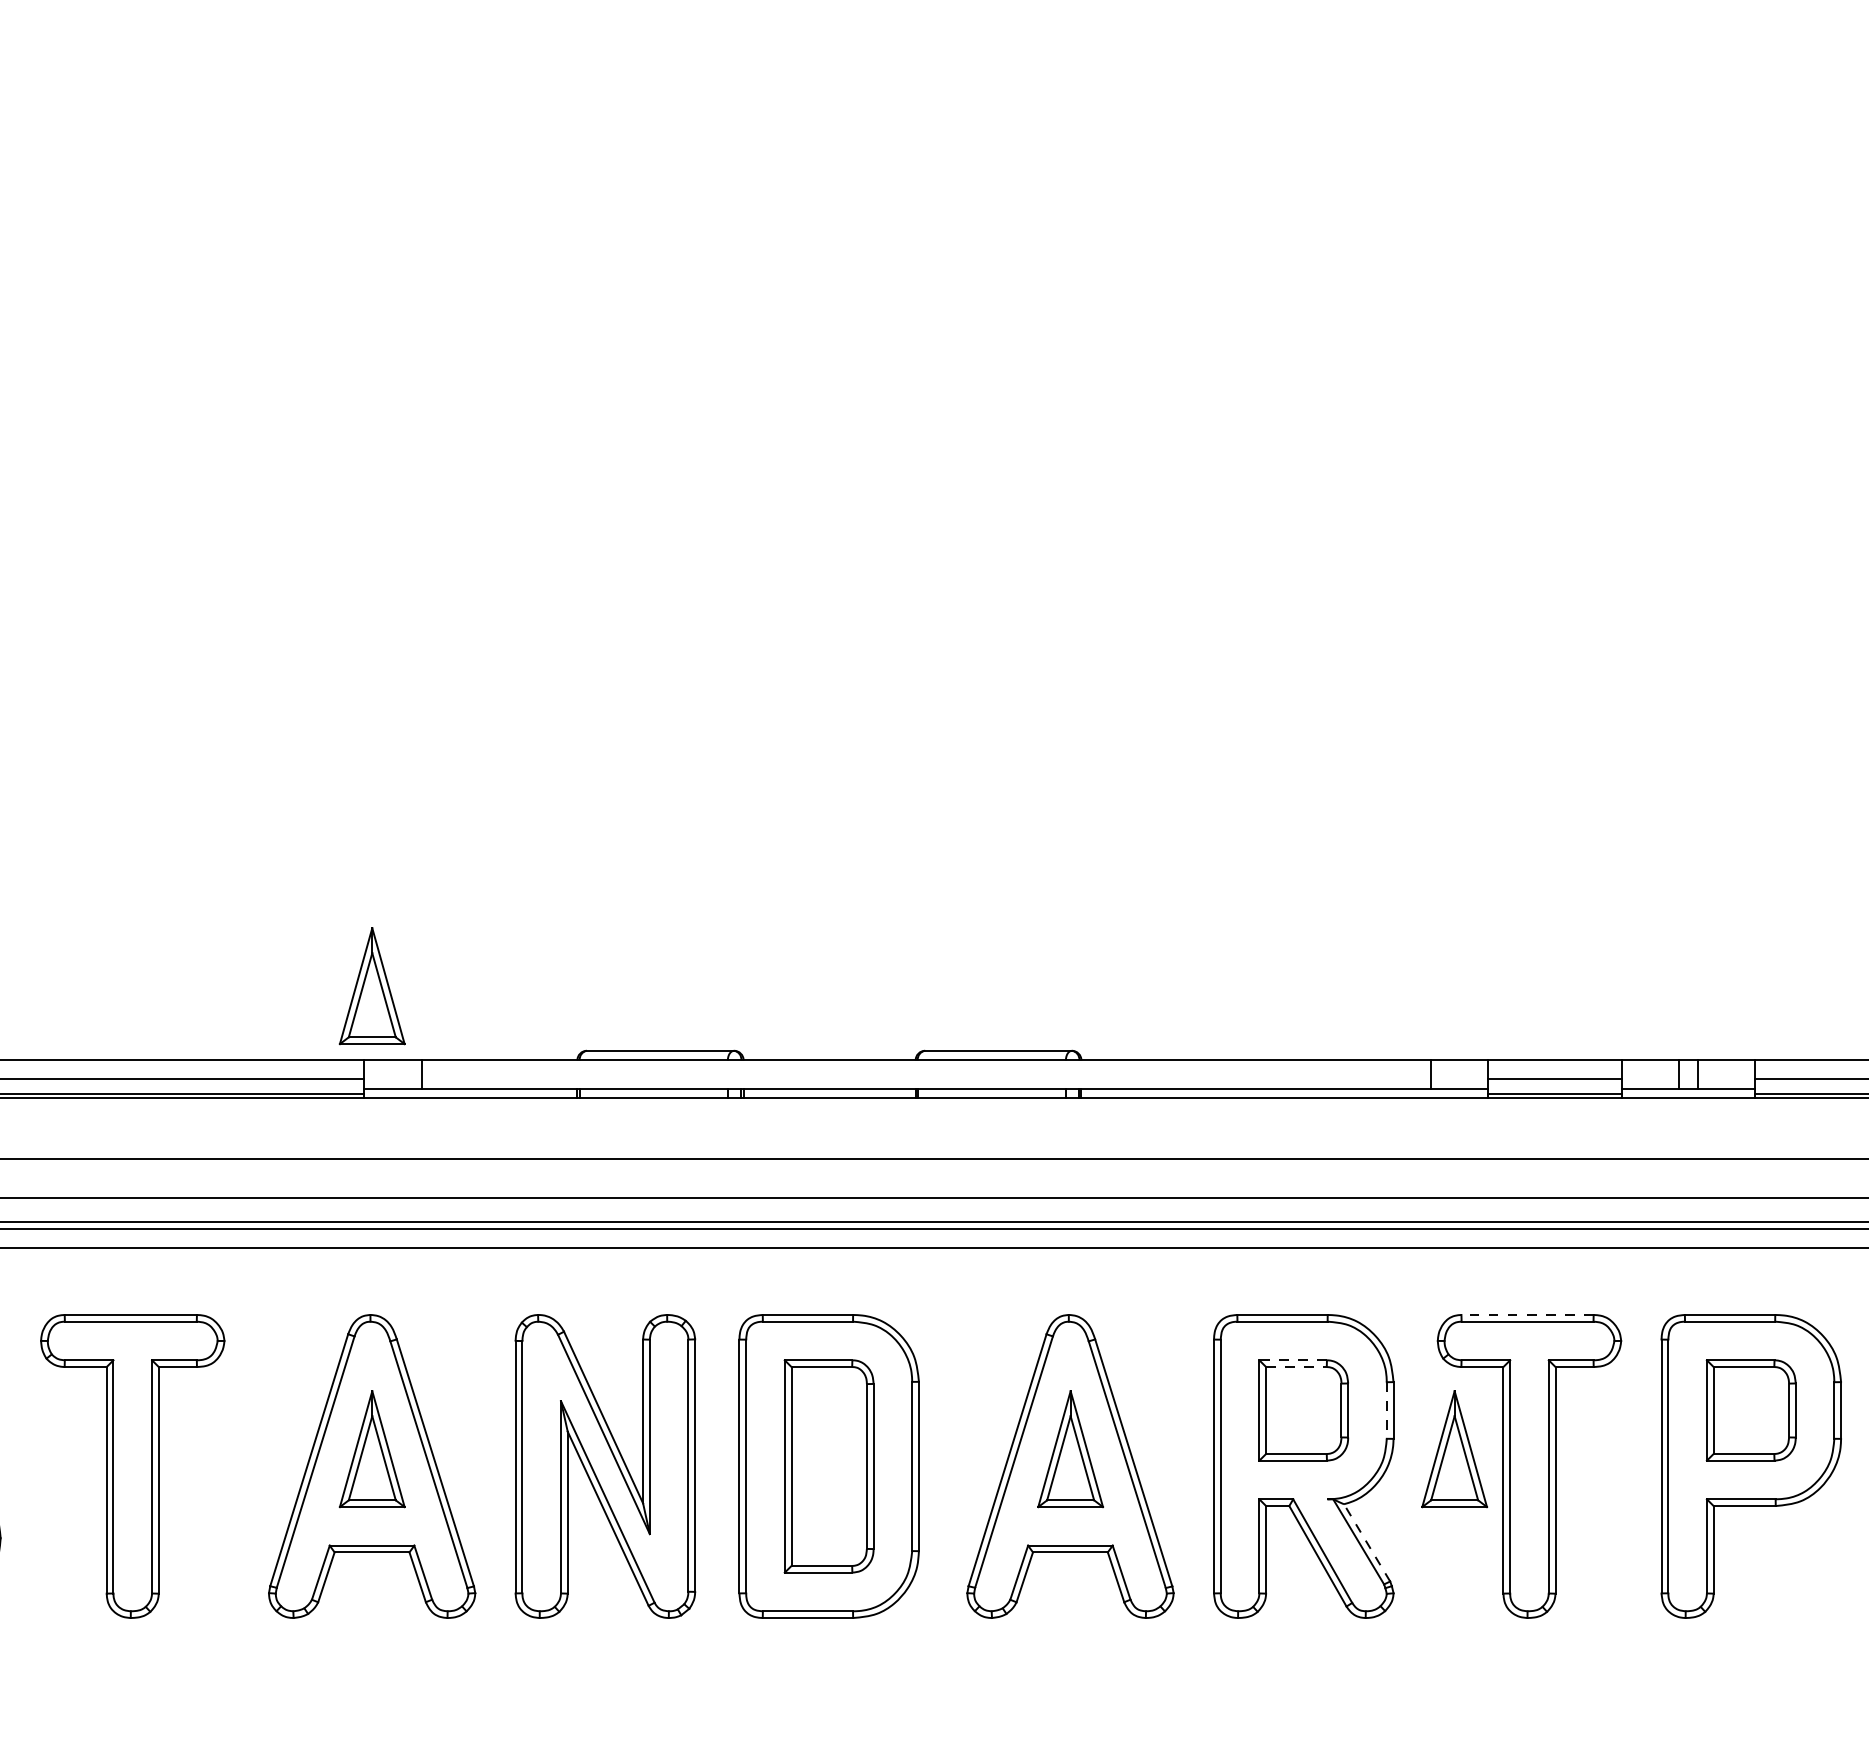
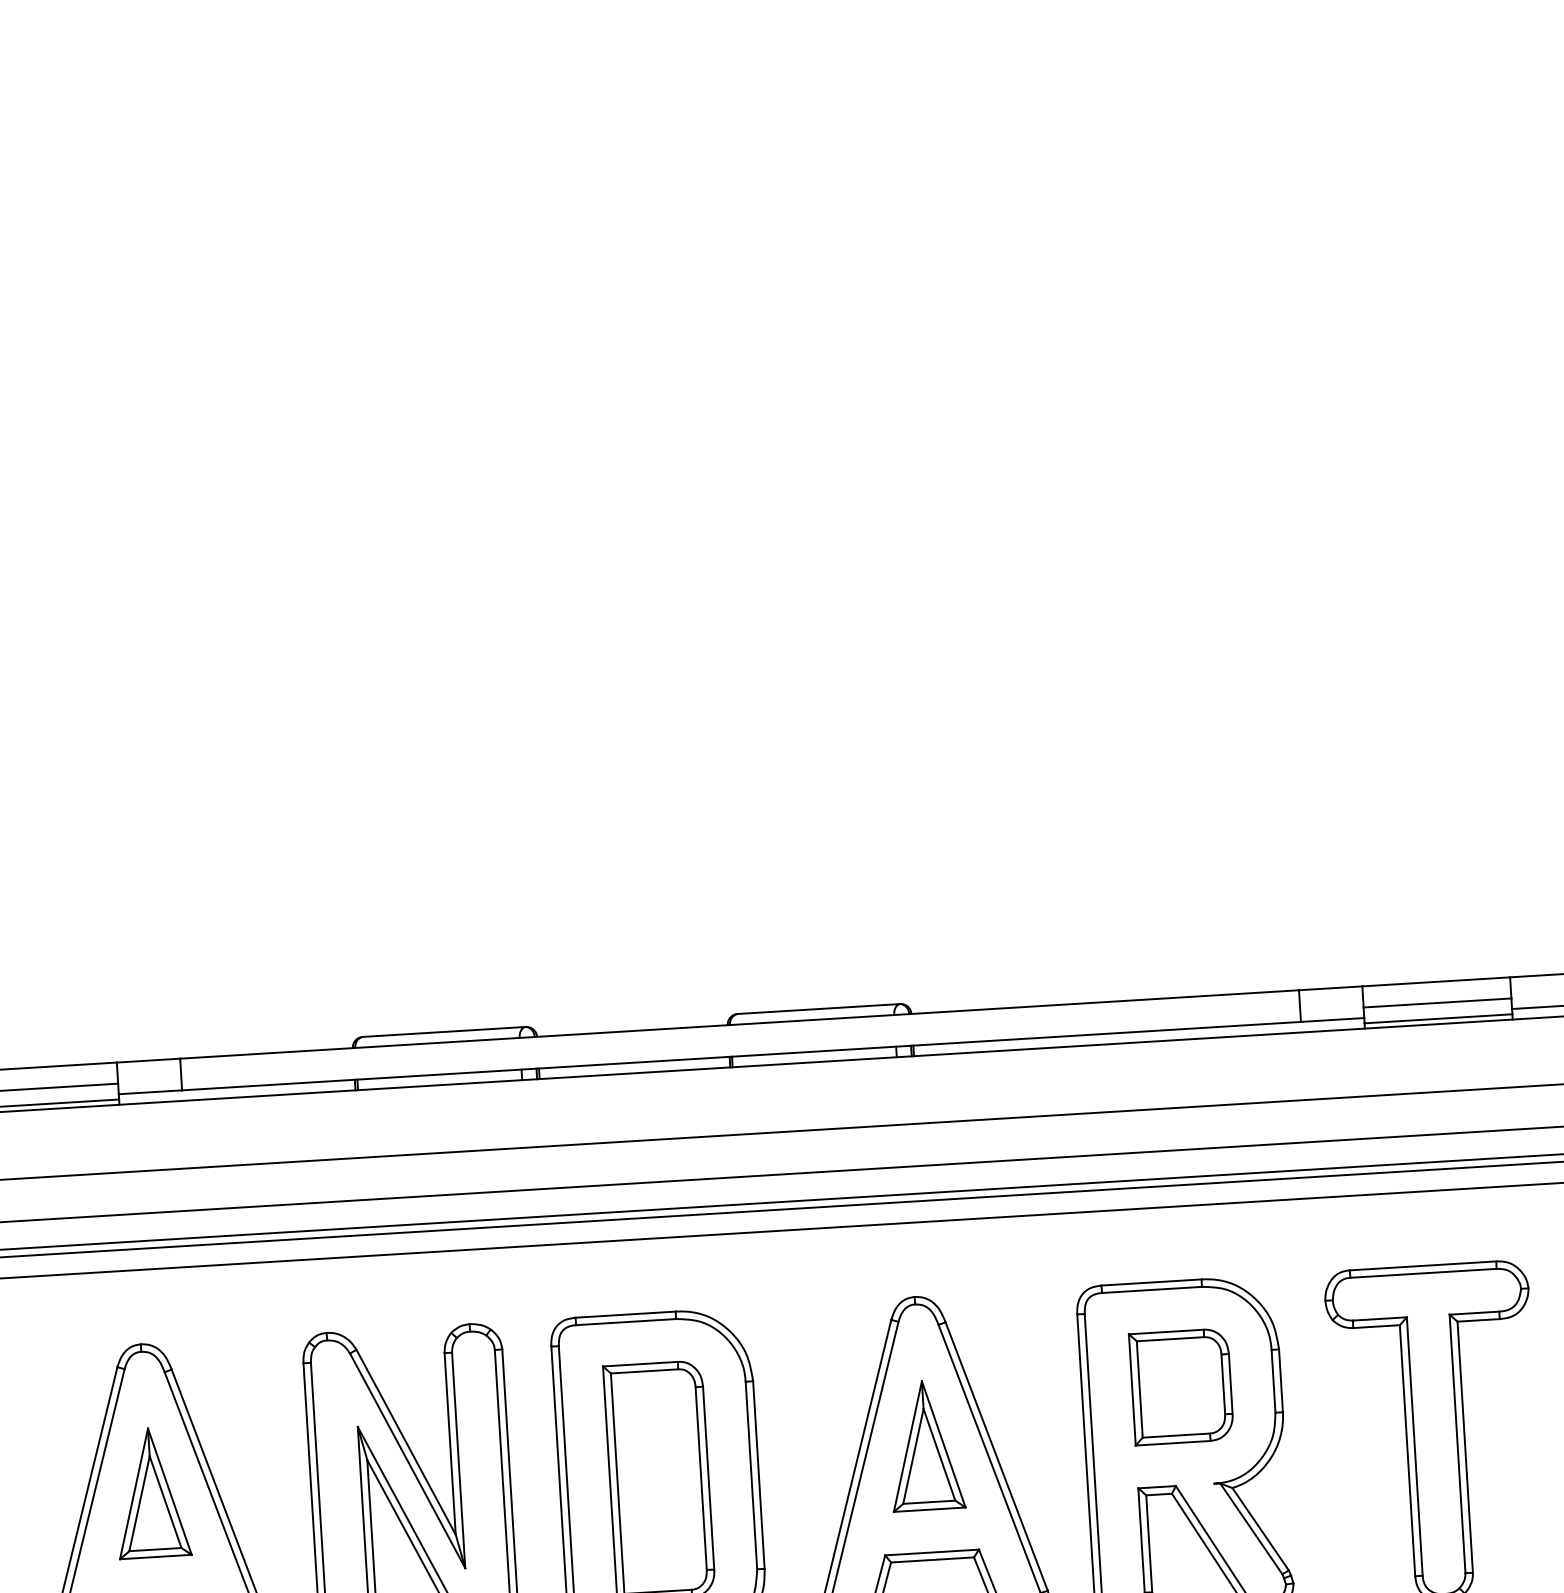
part: (371, 986) -> (119, 980), removed
line: (1527, 1314) -> (1422, 1265), dashed -> solid
line: (1293, 1360) -> (1166, 1332), dashed -> solid
line: (1296, 1367) -> (1170, 1339), dashed -> solid
line: (1386, 1411) -> (1273, 1382), dashed -> solid
part: (1454, 1449) -> (1351, 1419), removed
line: (1366, 1542) -> (1259, 1528), dashed -> solid

